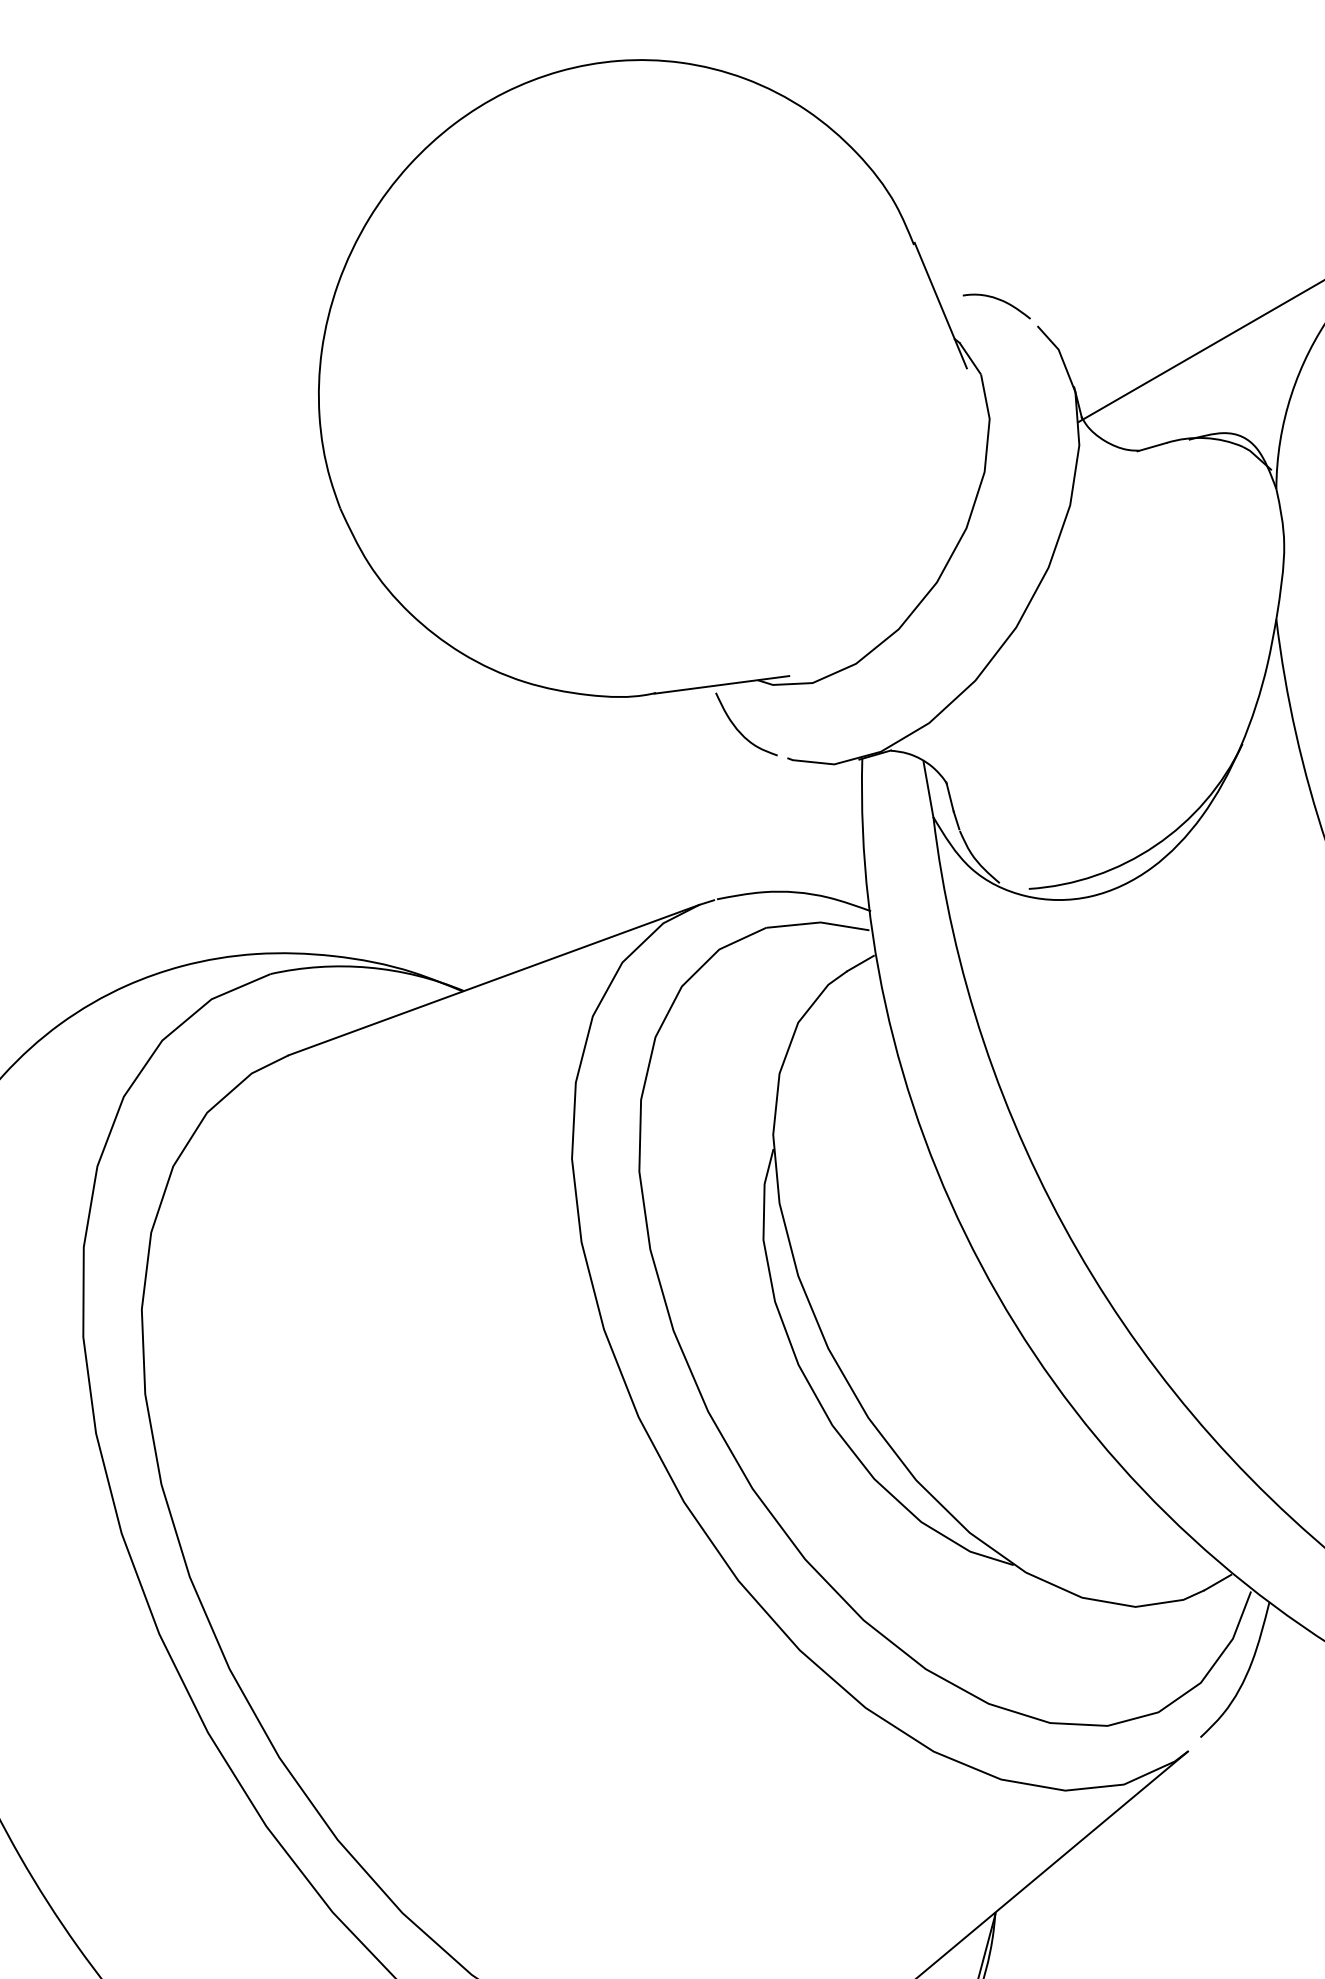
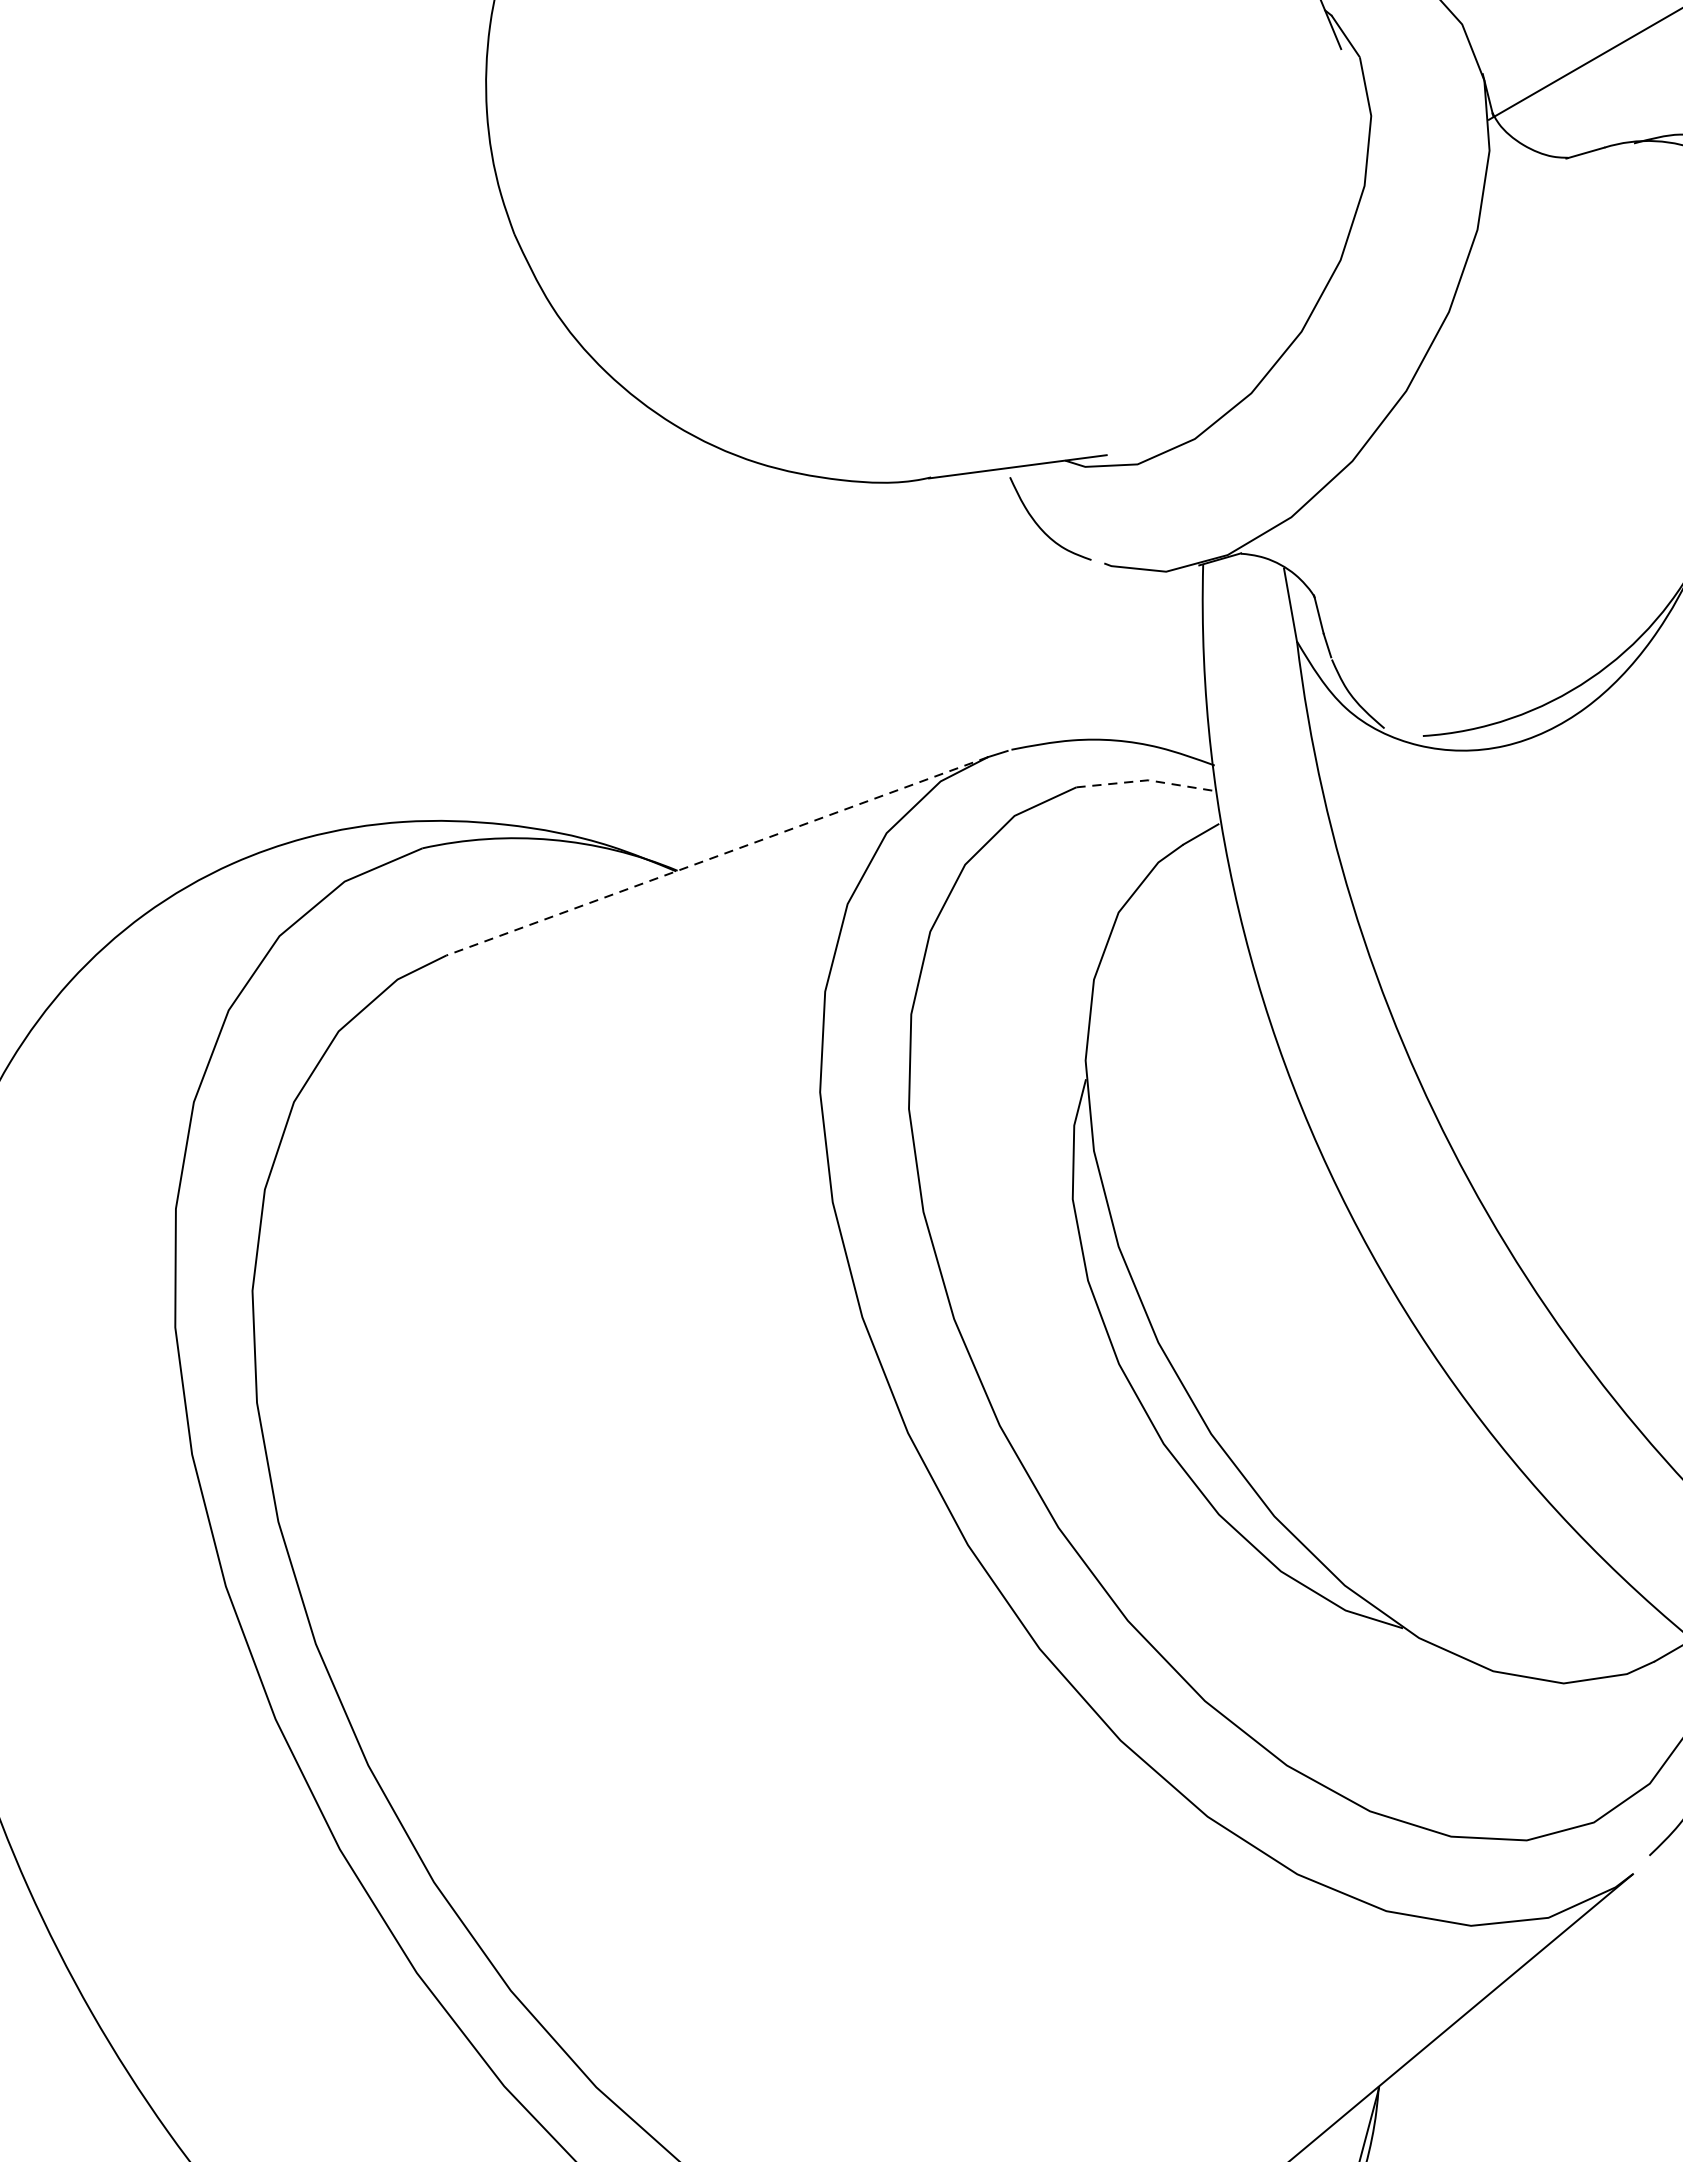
line: (818, 922) -> (1145, 780), solid -> dashed
line: (493, 980) -> (716, 856), solid -> dashed

